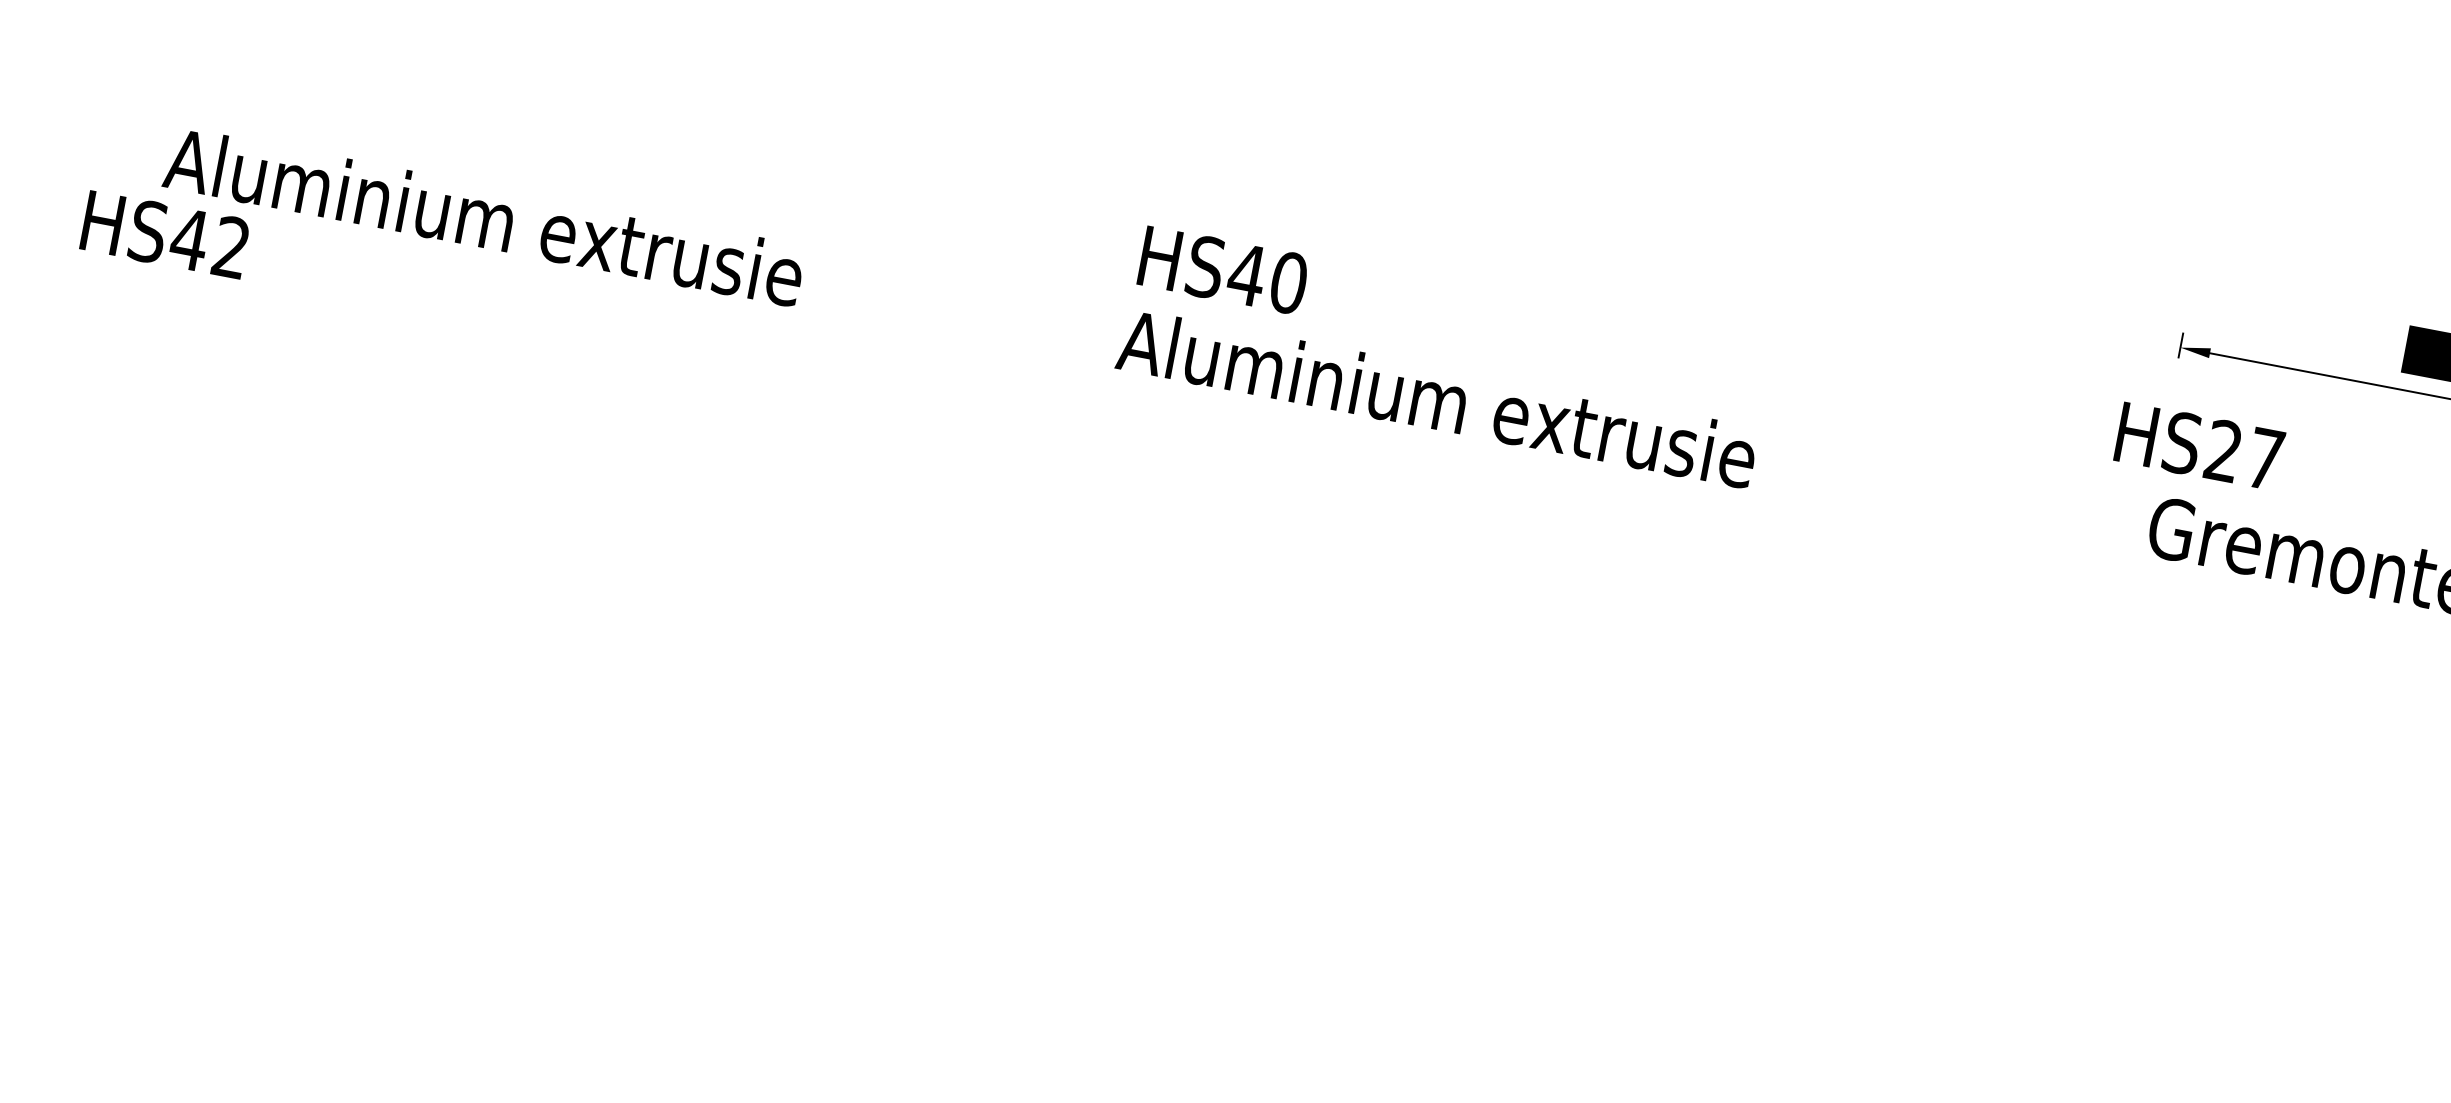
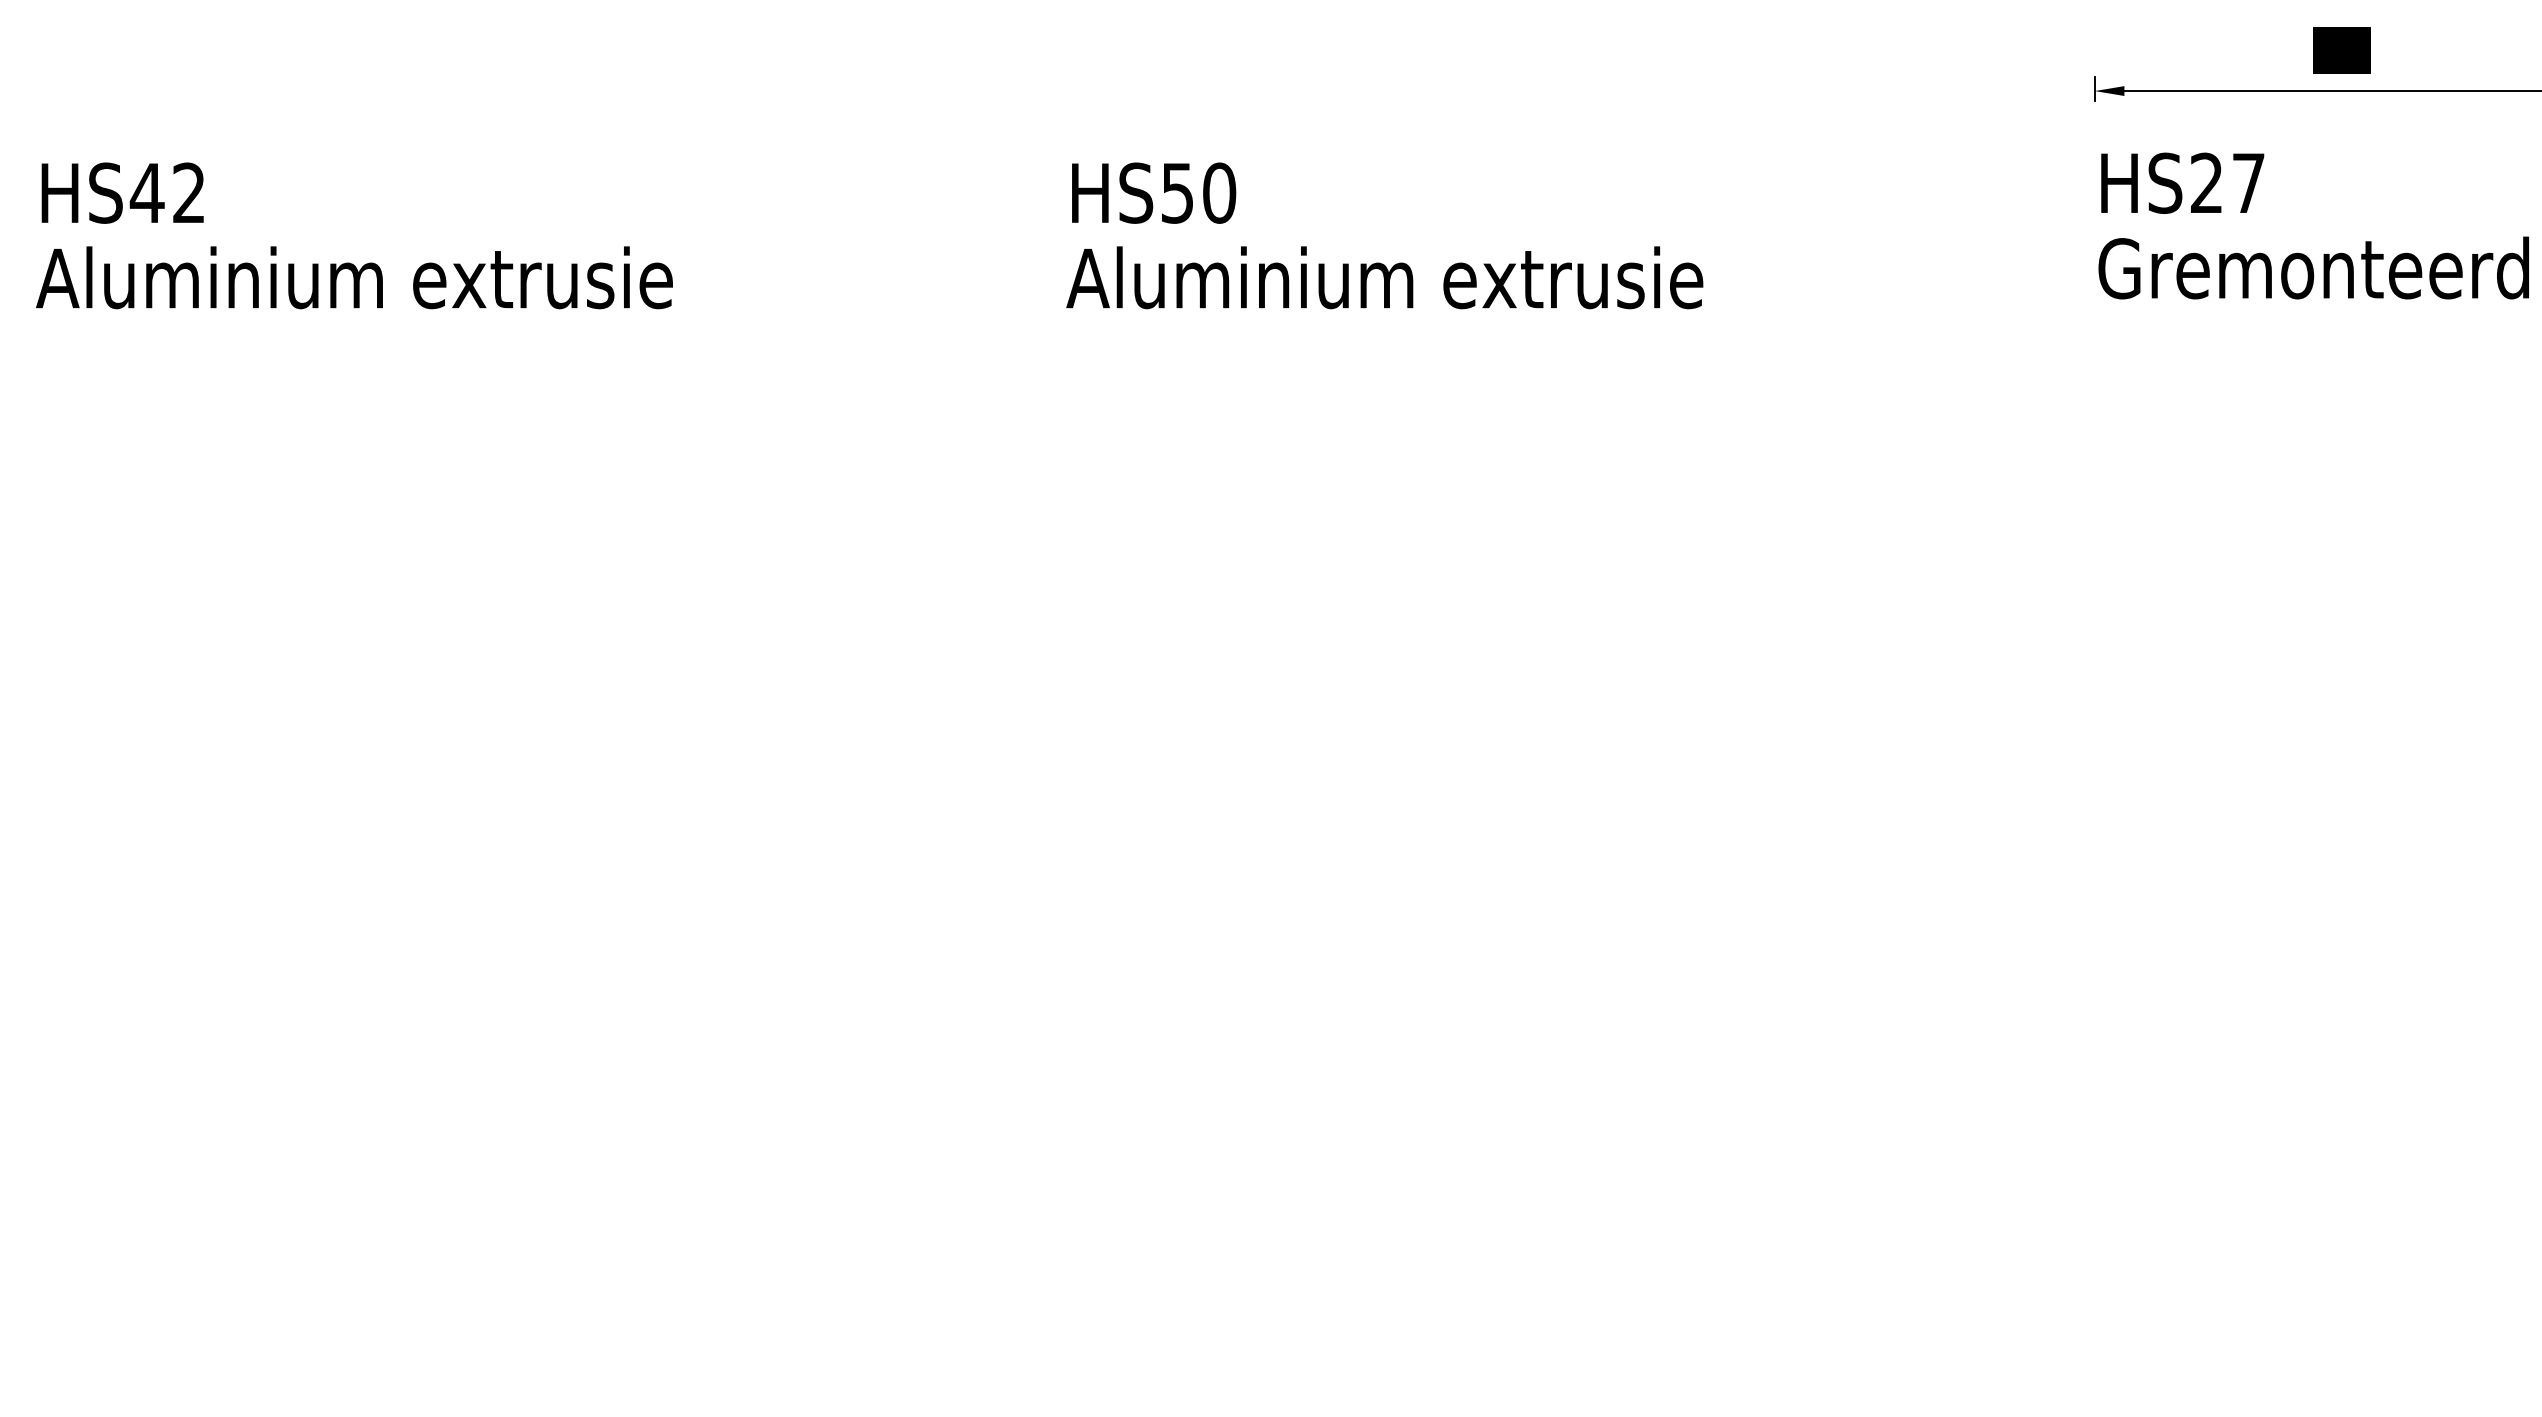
text: (484, 216) -> (354, 277), moved
text: (165, 234) -> (122, 192), moved
text: (1246, 275) -> (1177, 193), HS40 -> HS50
text: (2199, 445) -> (2182, 182), moved

